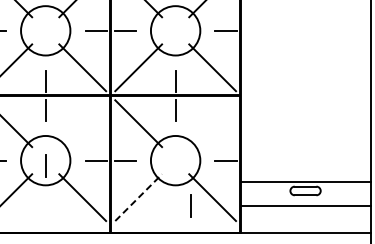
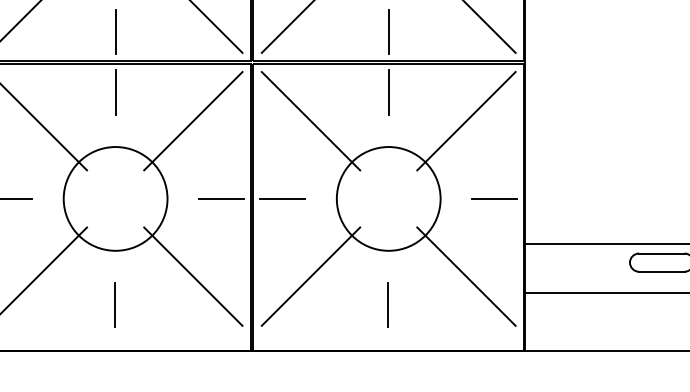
line: (82, 123) -> (192, 120), added
line: (212, 123) -> (466, 120), added
line: (45, 165) -> (115, 303), moved
line: (139, 197) -> (312, 276), dashed -> solid
line: (190, 205) -> (386, 303), moved

